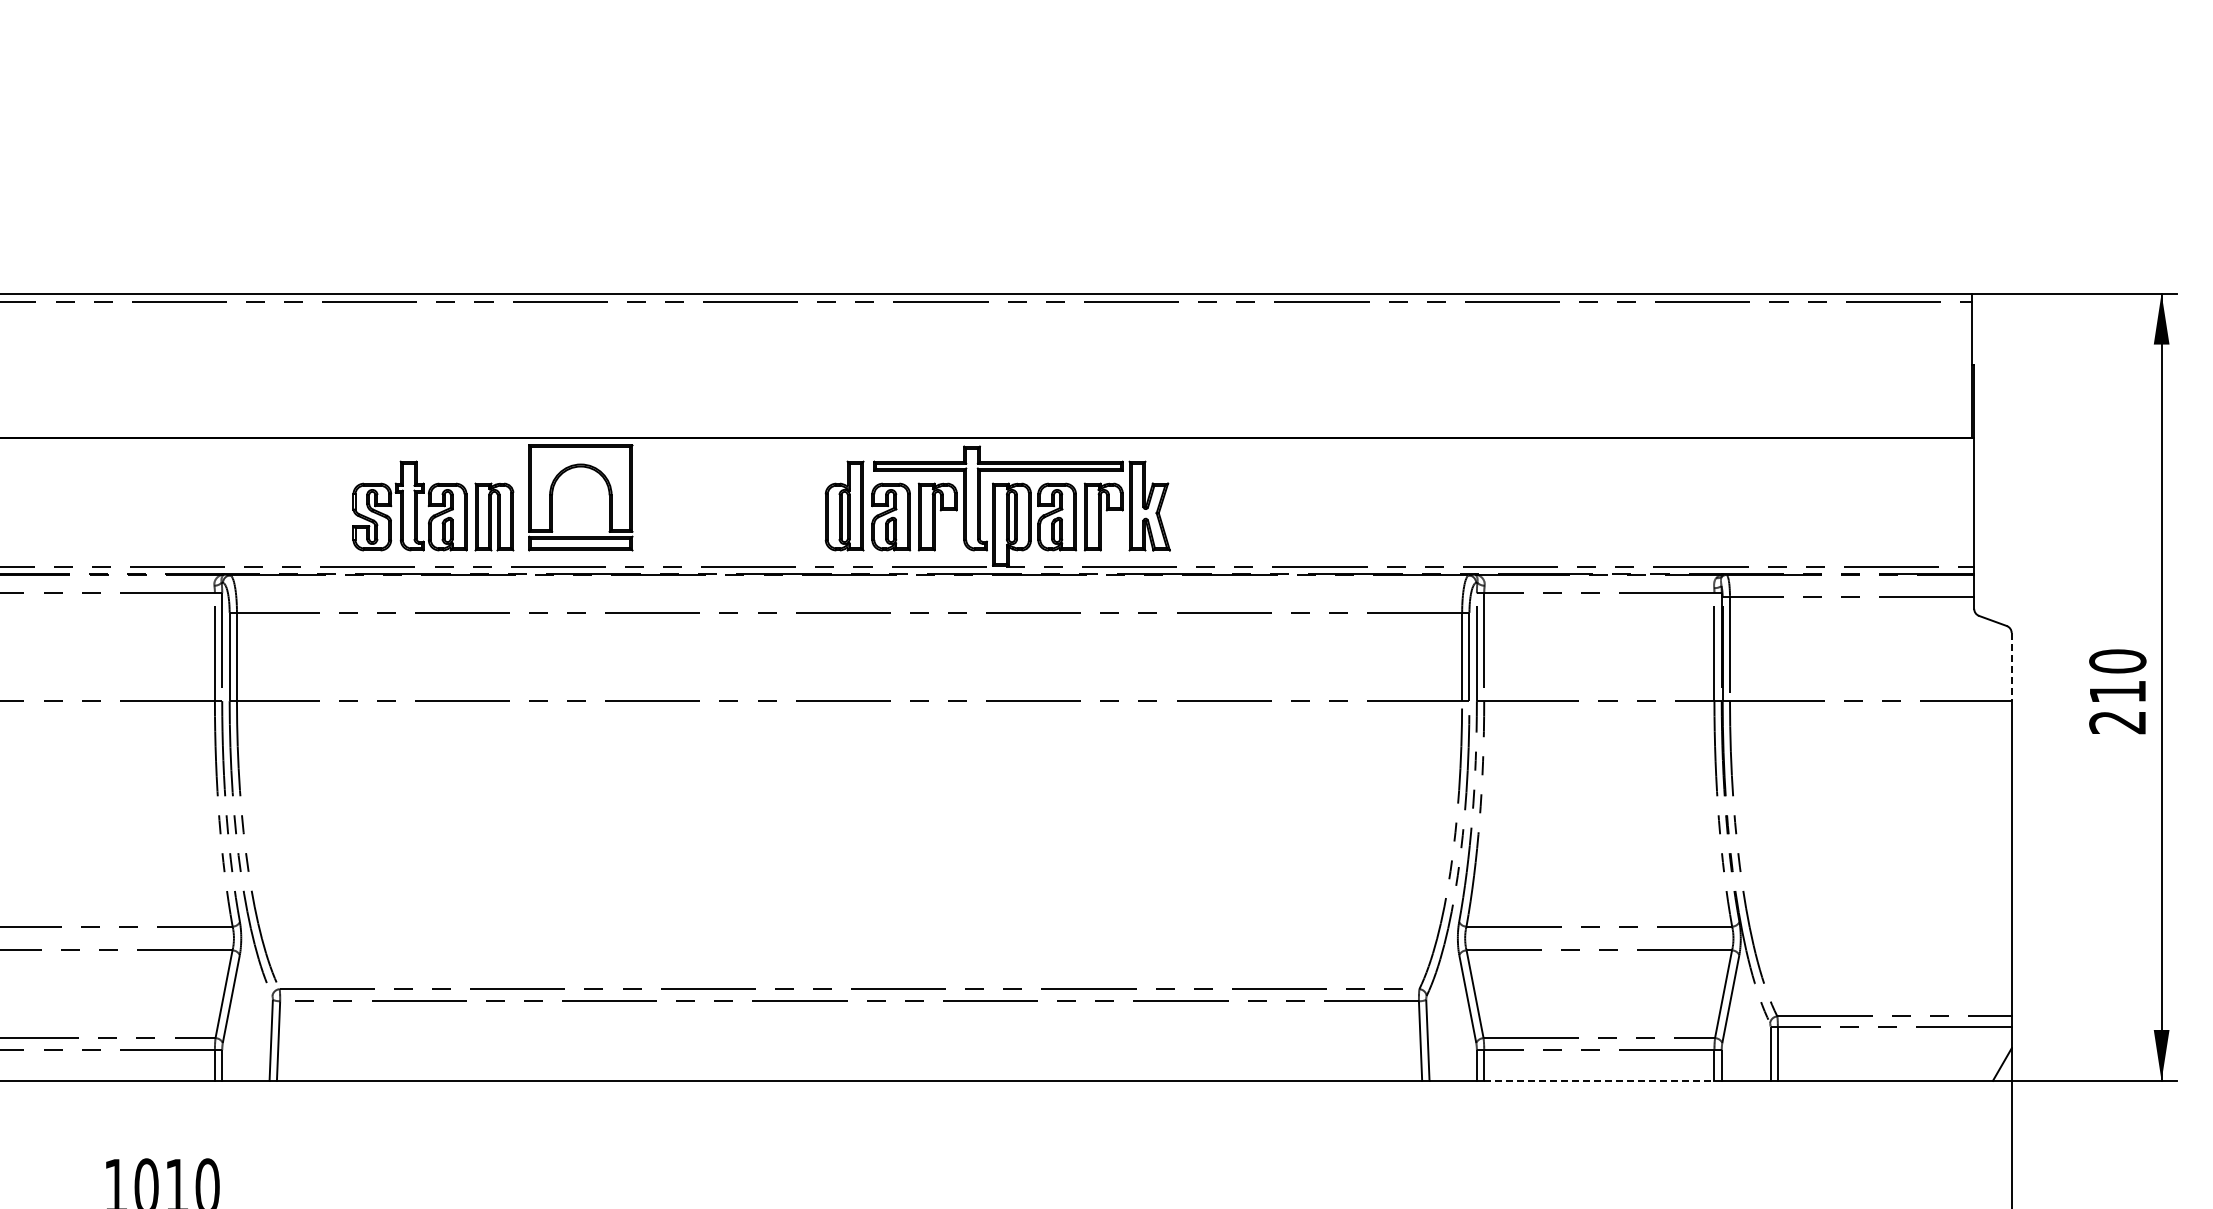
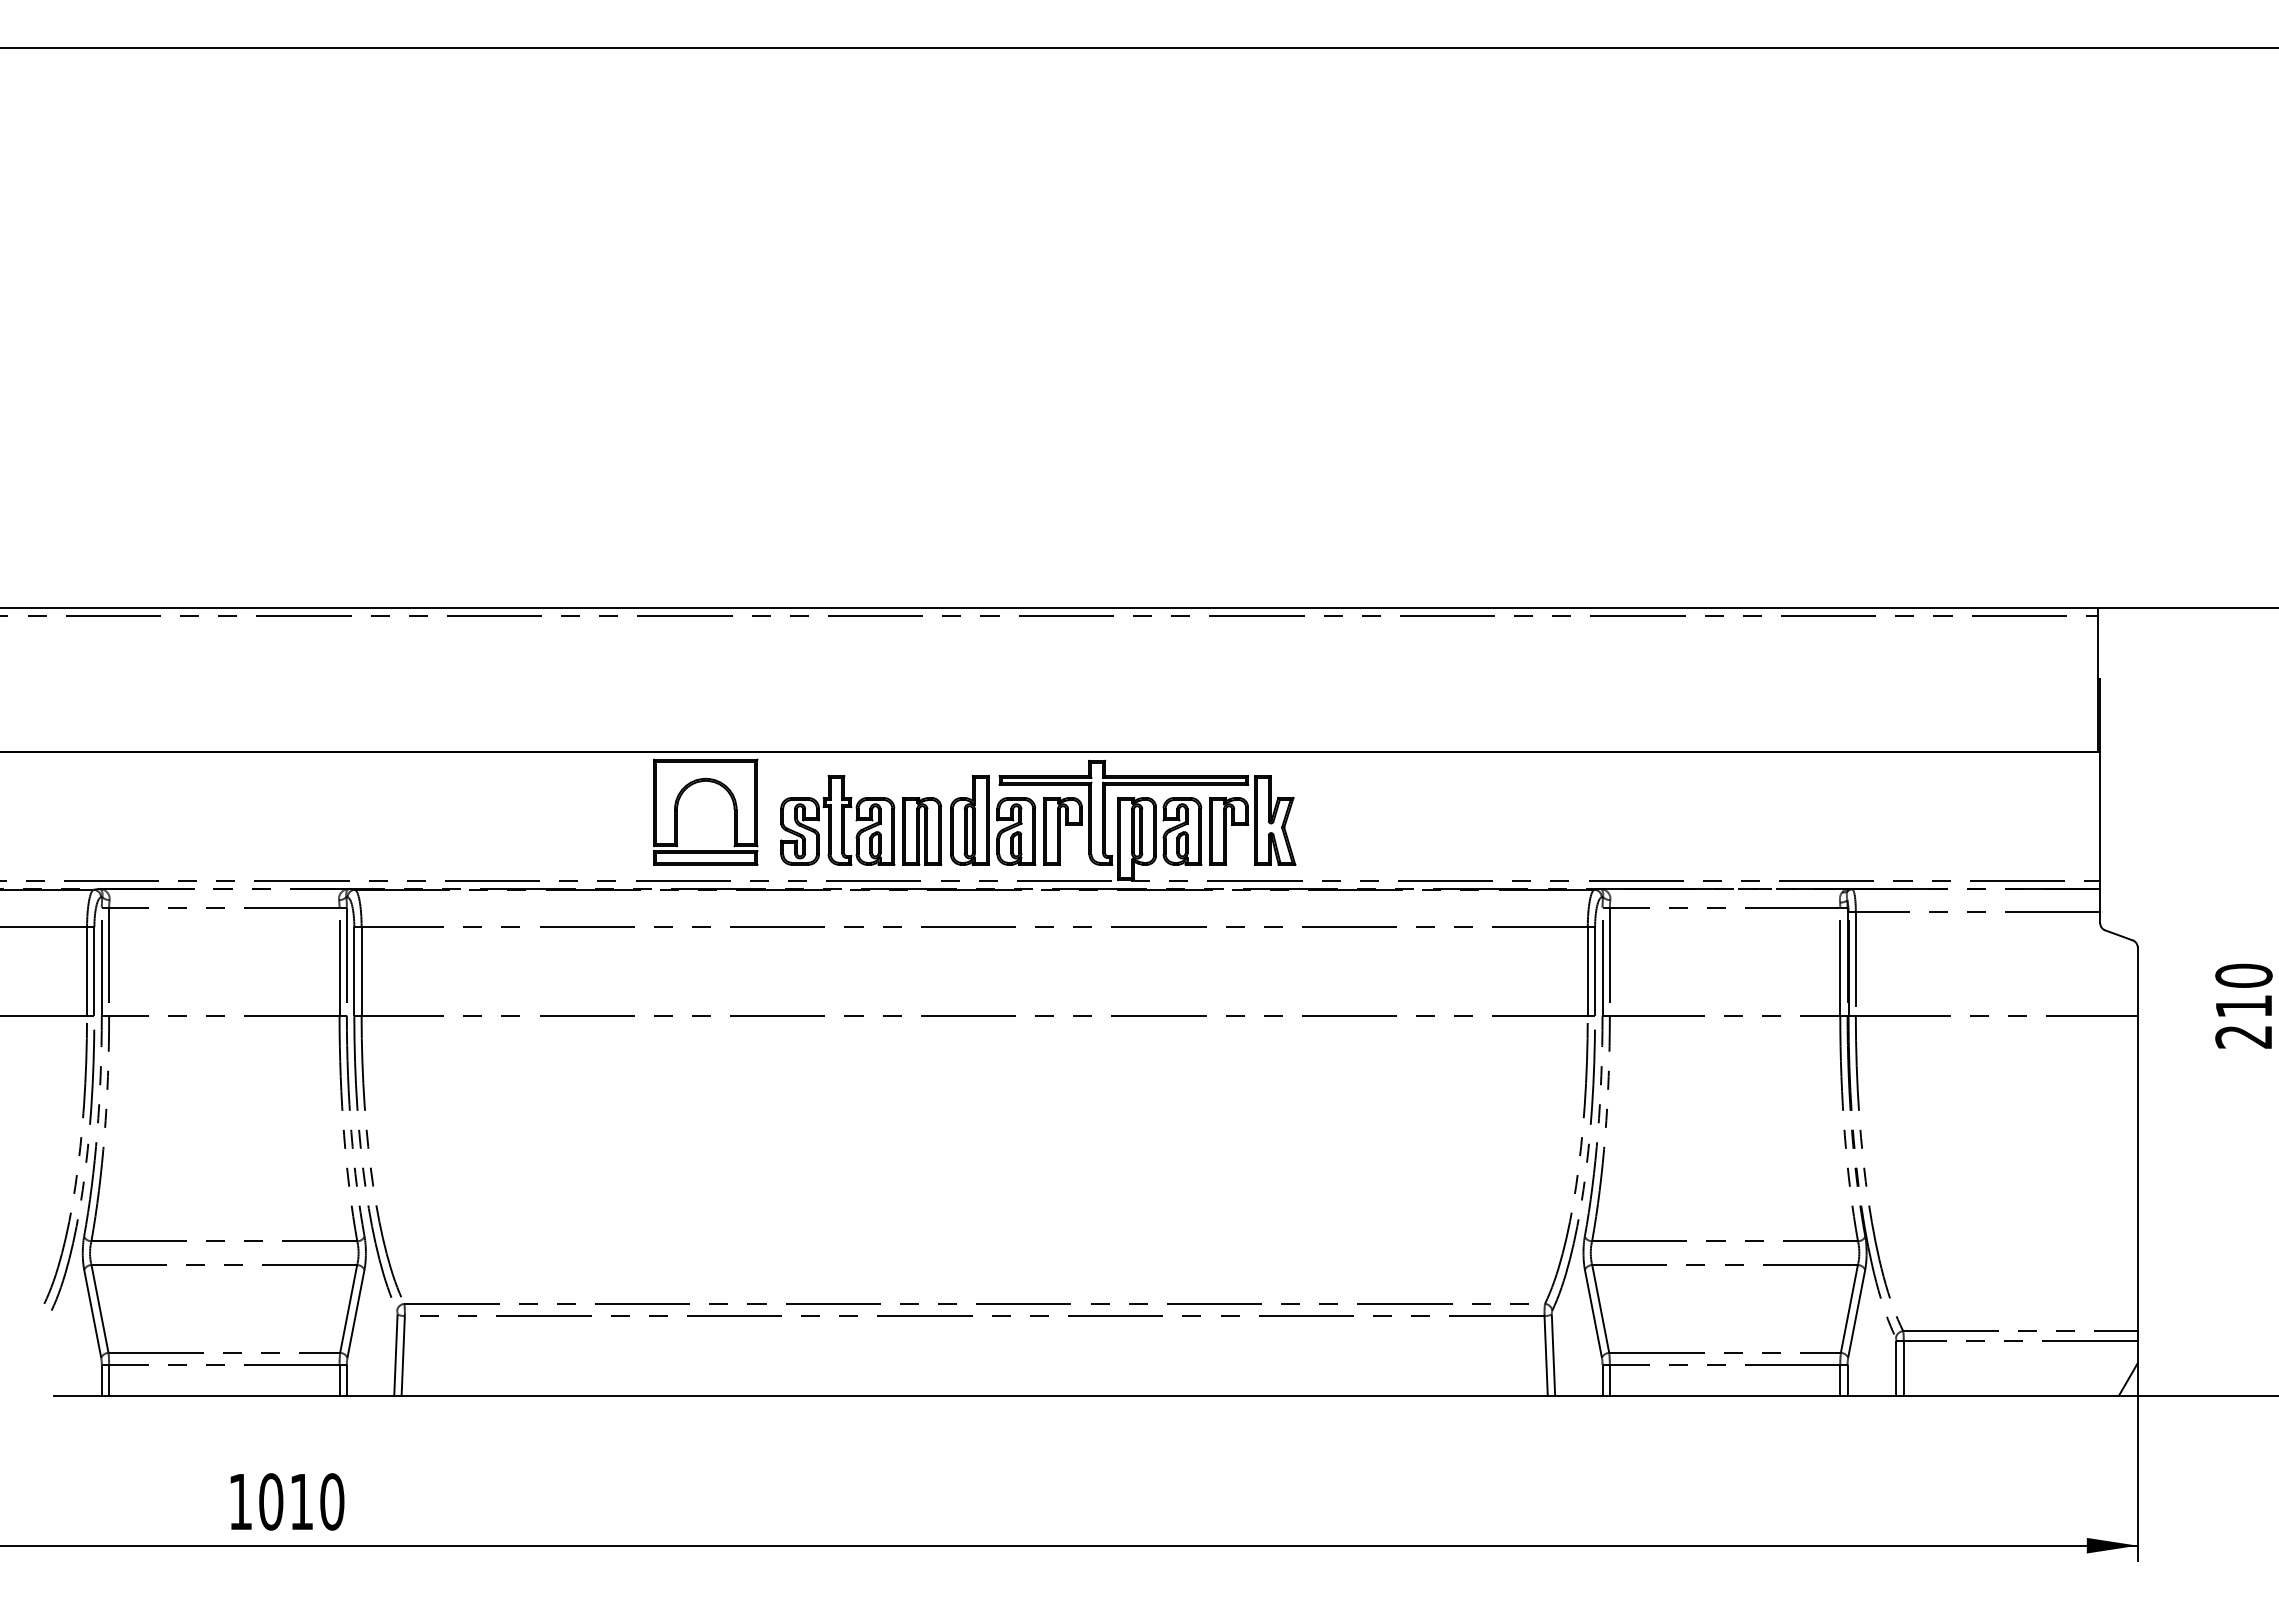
part: (433, 506) -> (861, 820), moved
line: (2011, 668) -> (2137, 982), dashed -> solid
line: (1599, 1080) -> (1725, 1395), dashed -> solid

